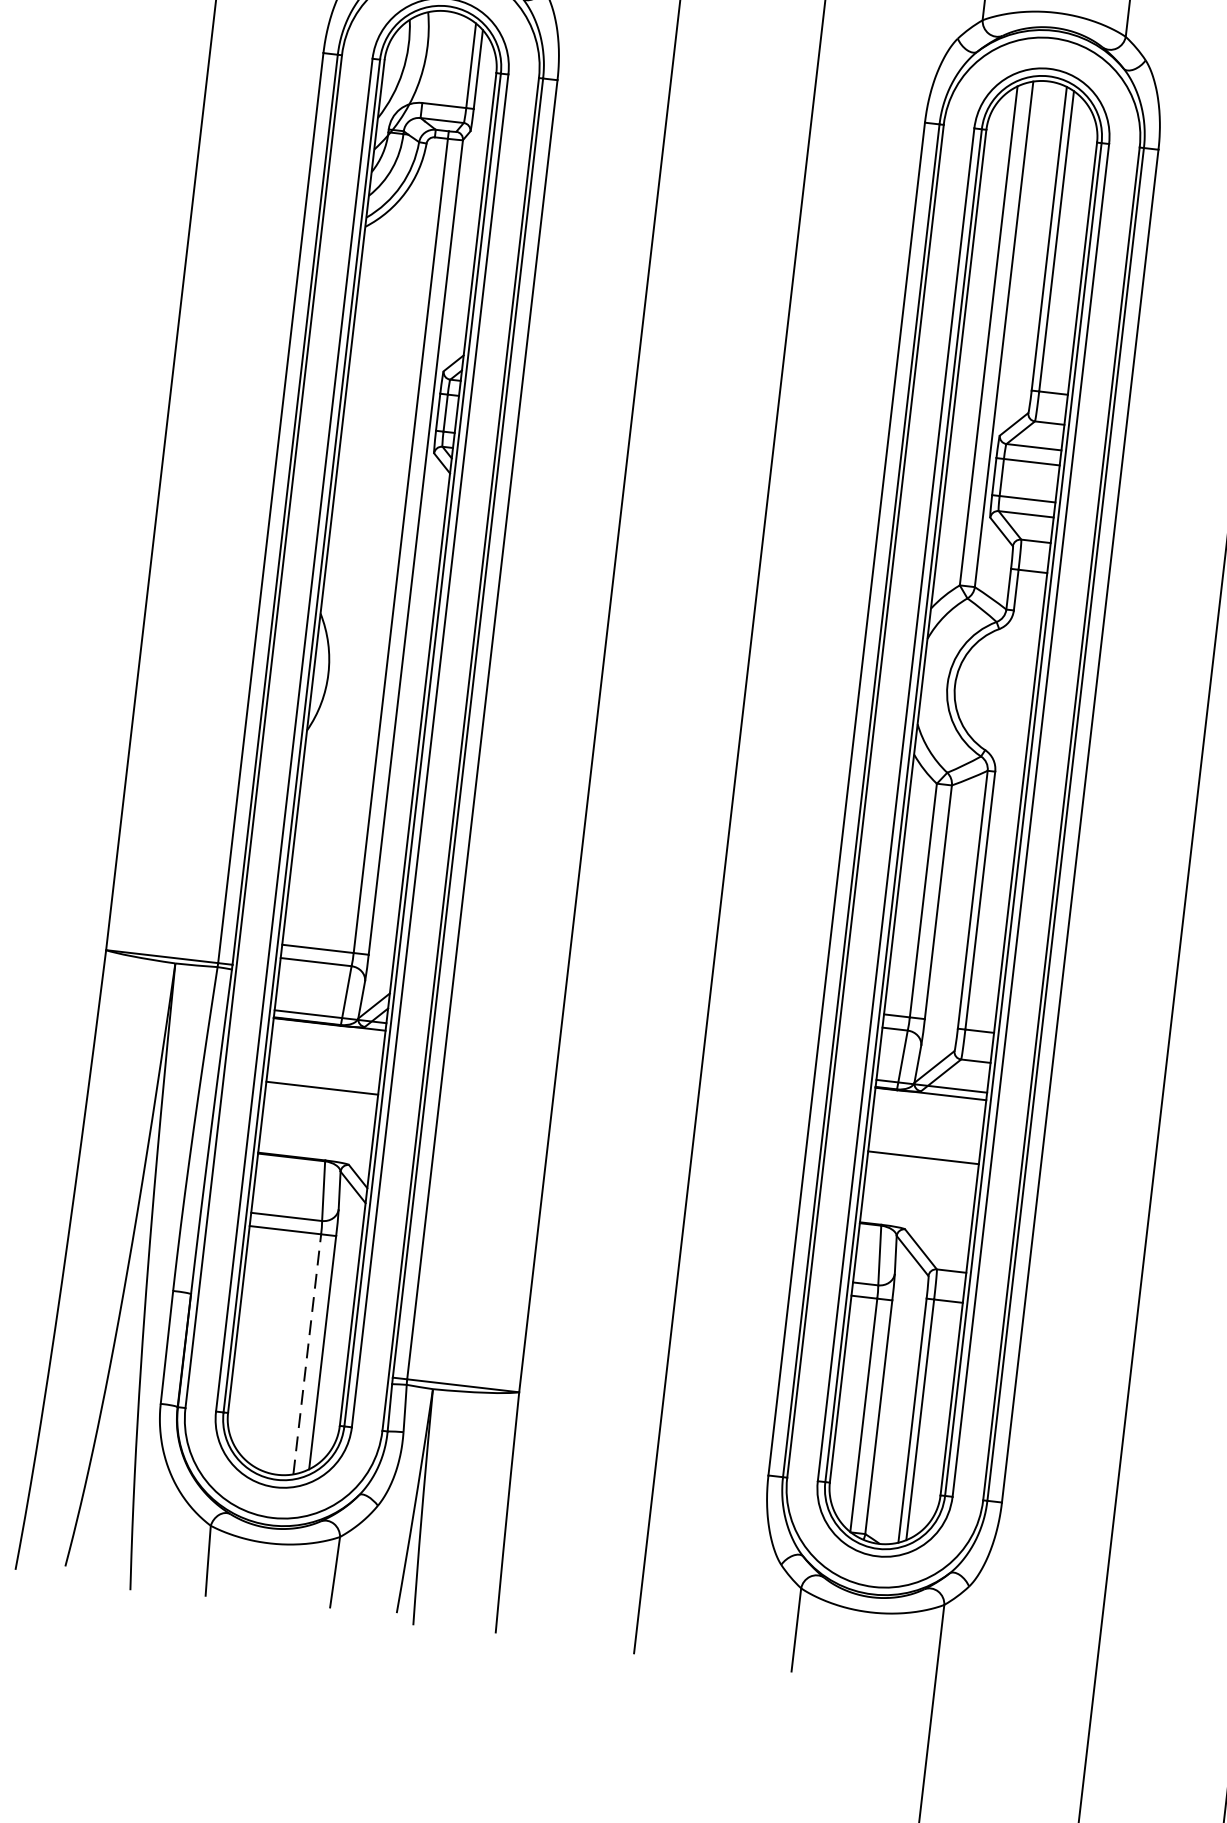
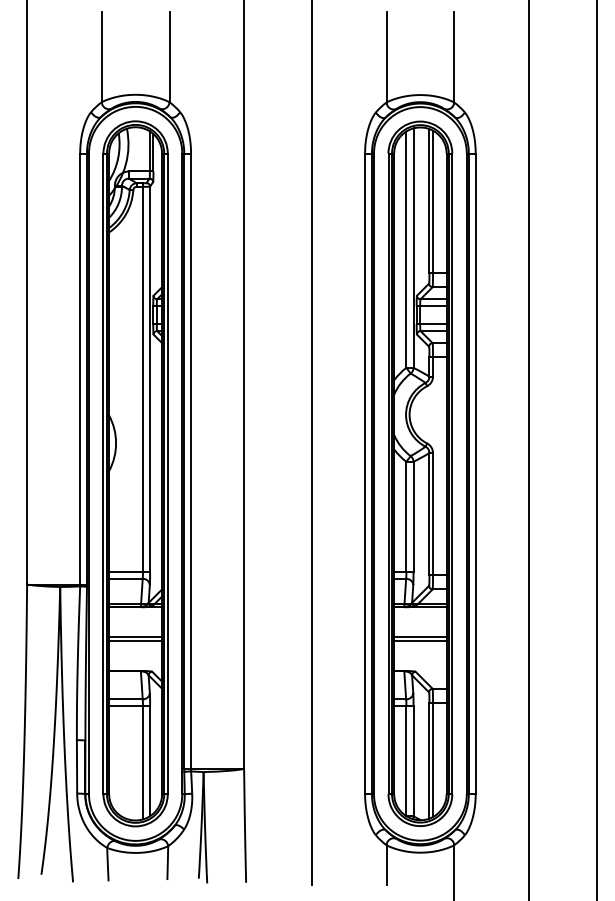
line: (321, 1094) -> (135, 640), added
line: (922, 1164) -> (420, 640), added
line: (308, 1354) -> (143, 762), dashed -> solid

